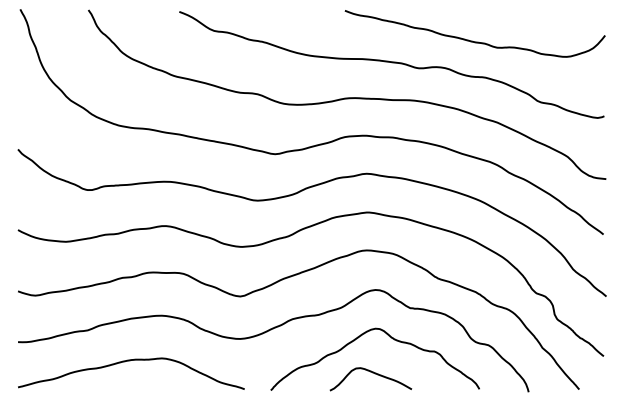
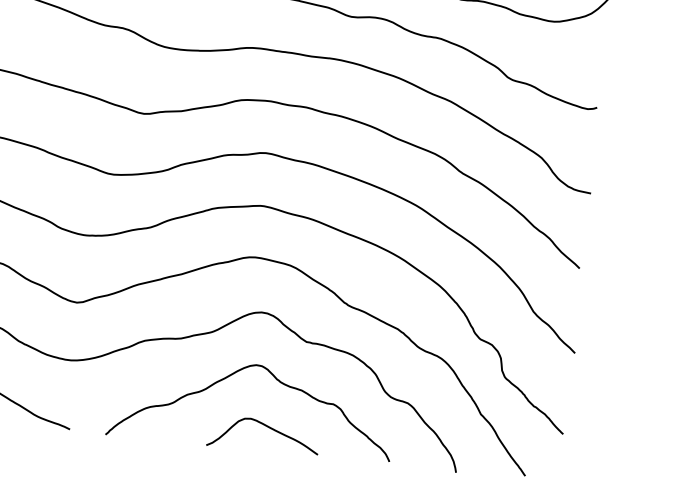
curve: (372, 373) -> (266, 427), moved

